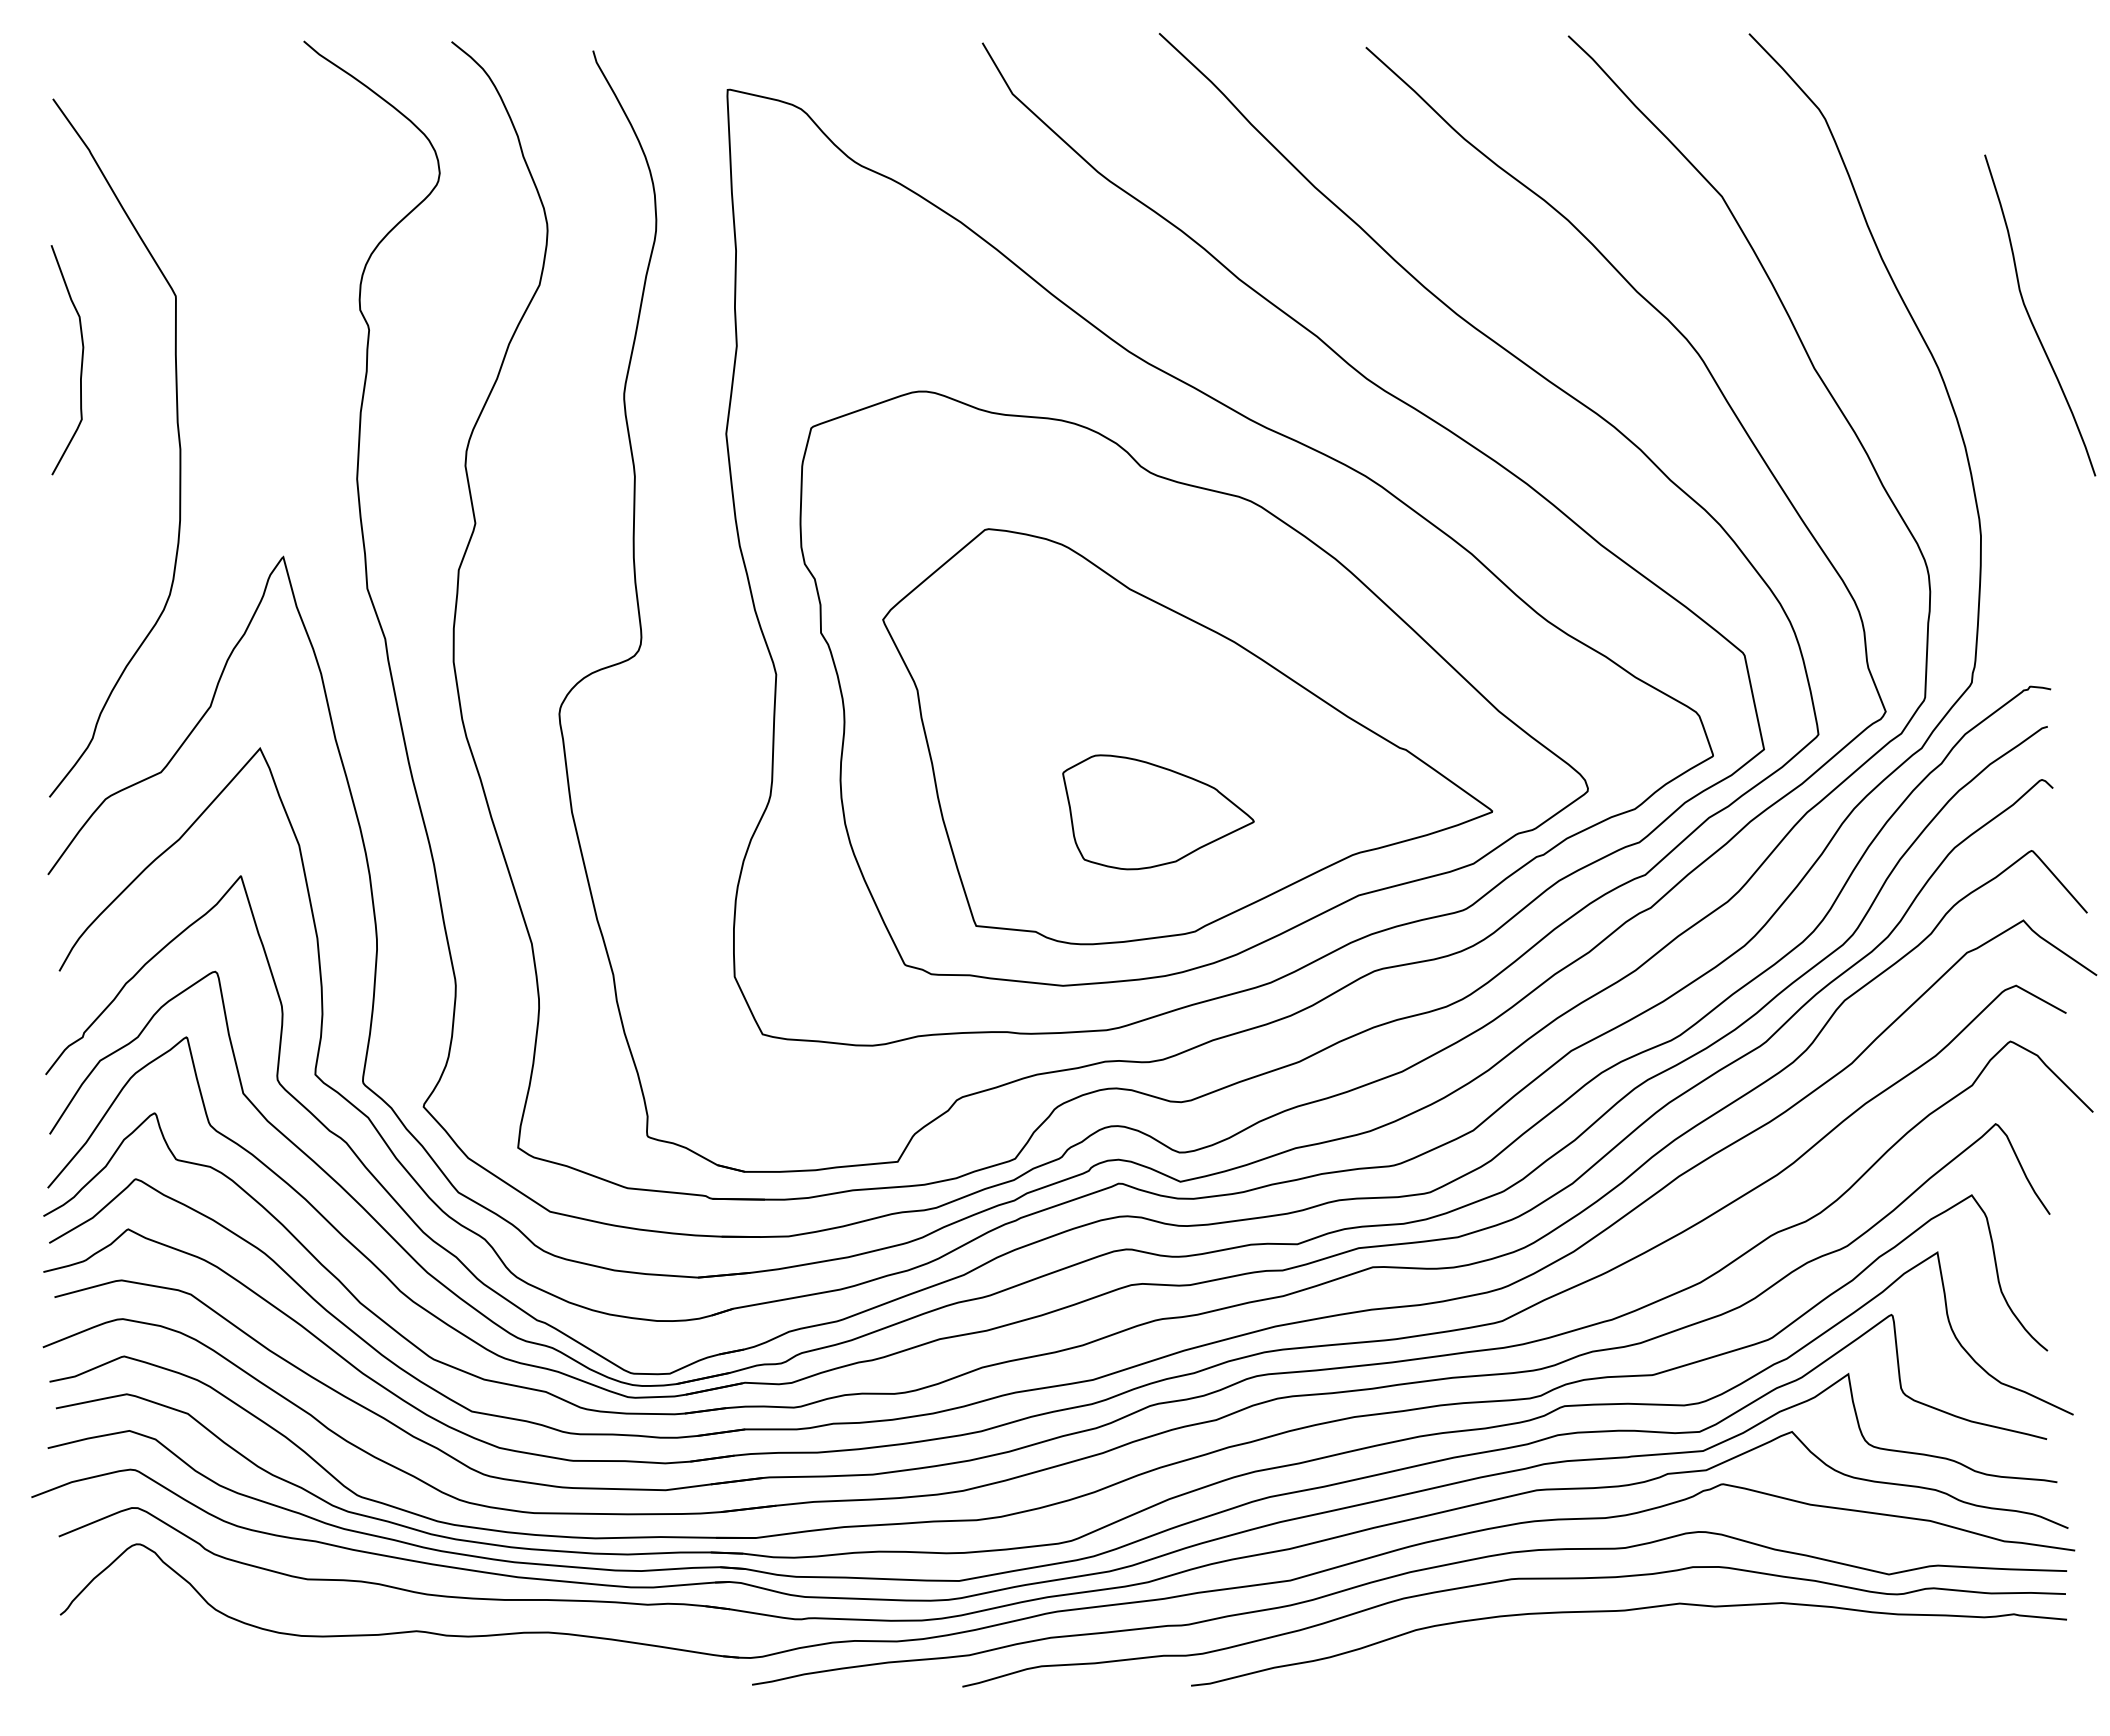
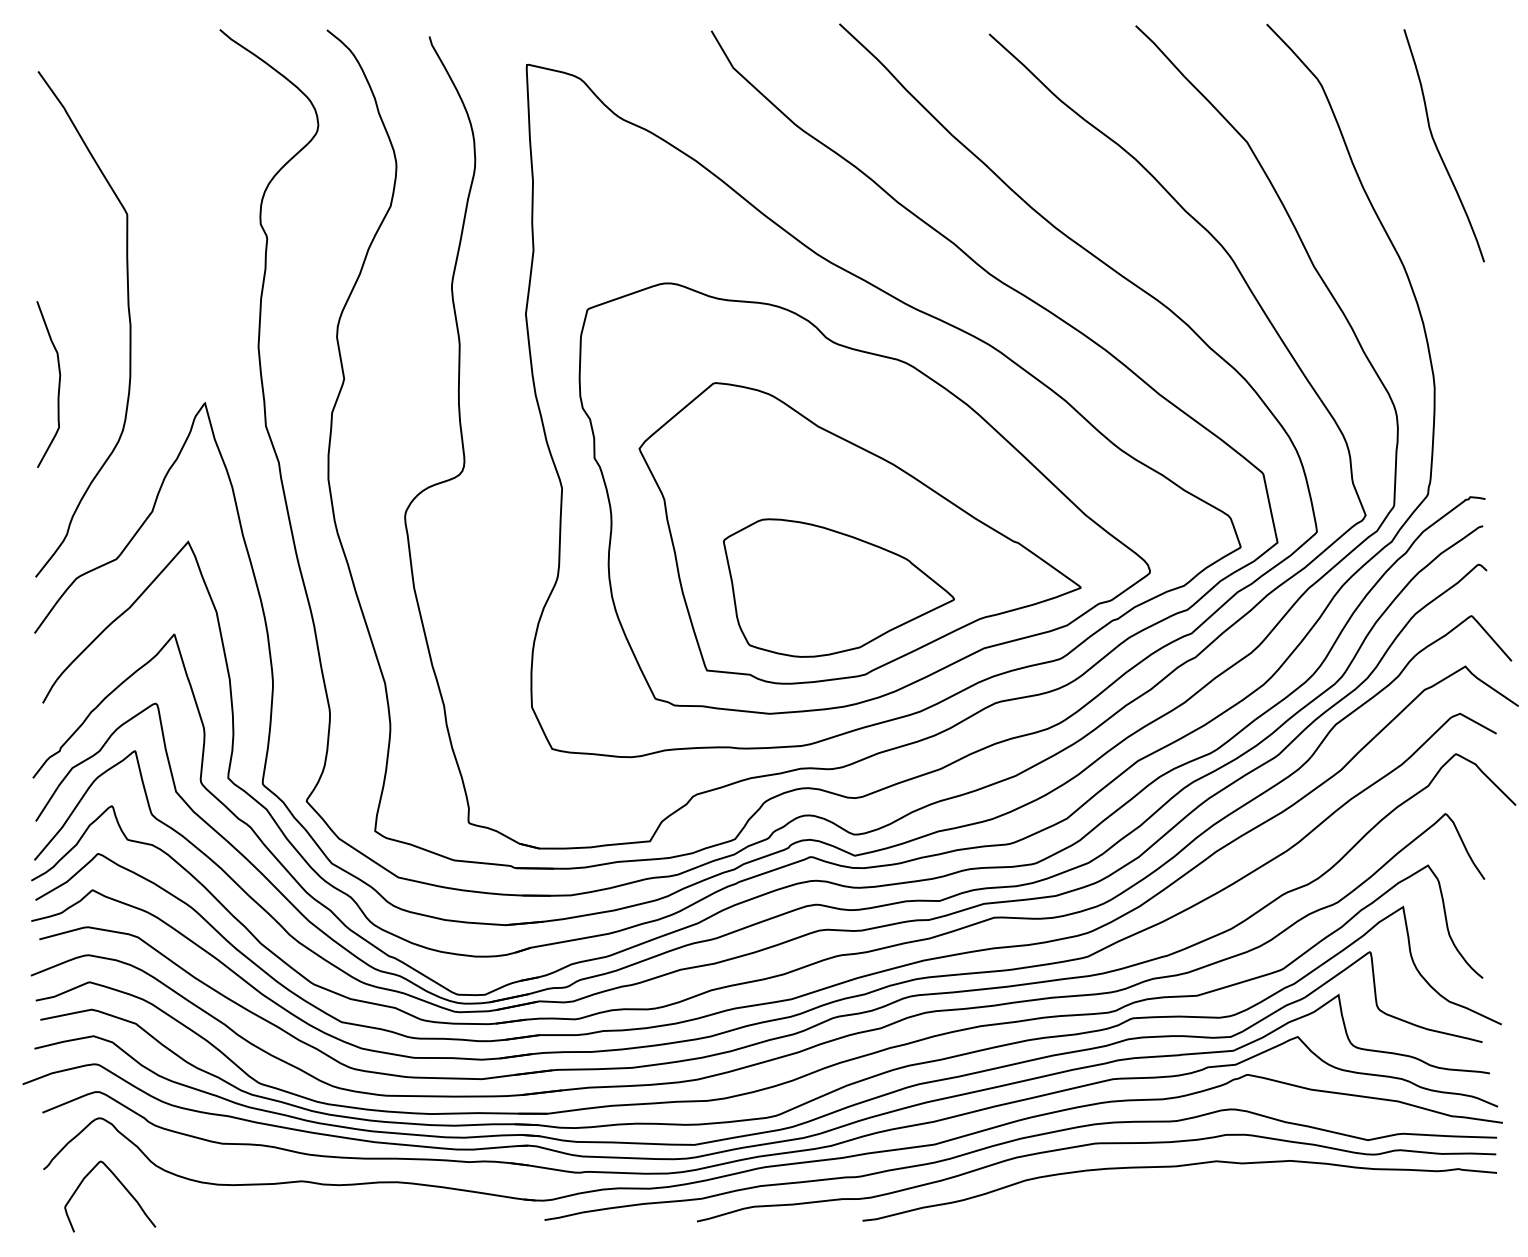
curve: (2031, 319) -> (1437, 148), moved
curve: (81, 360) -> (58, 384), moved
part: (1158, 812) -> (838, 588), size x1.67
curve: (168, 1636) -> (121, 1185), added

